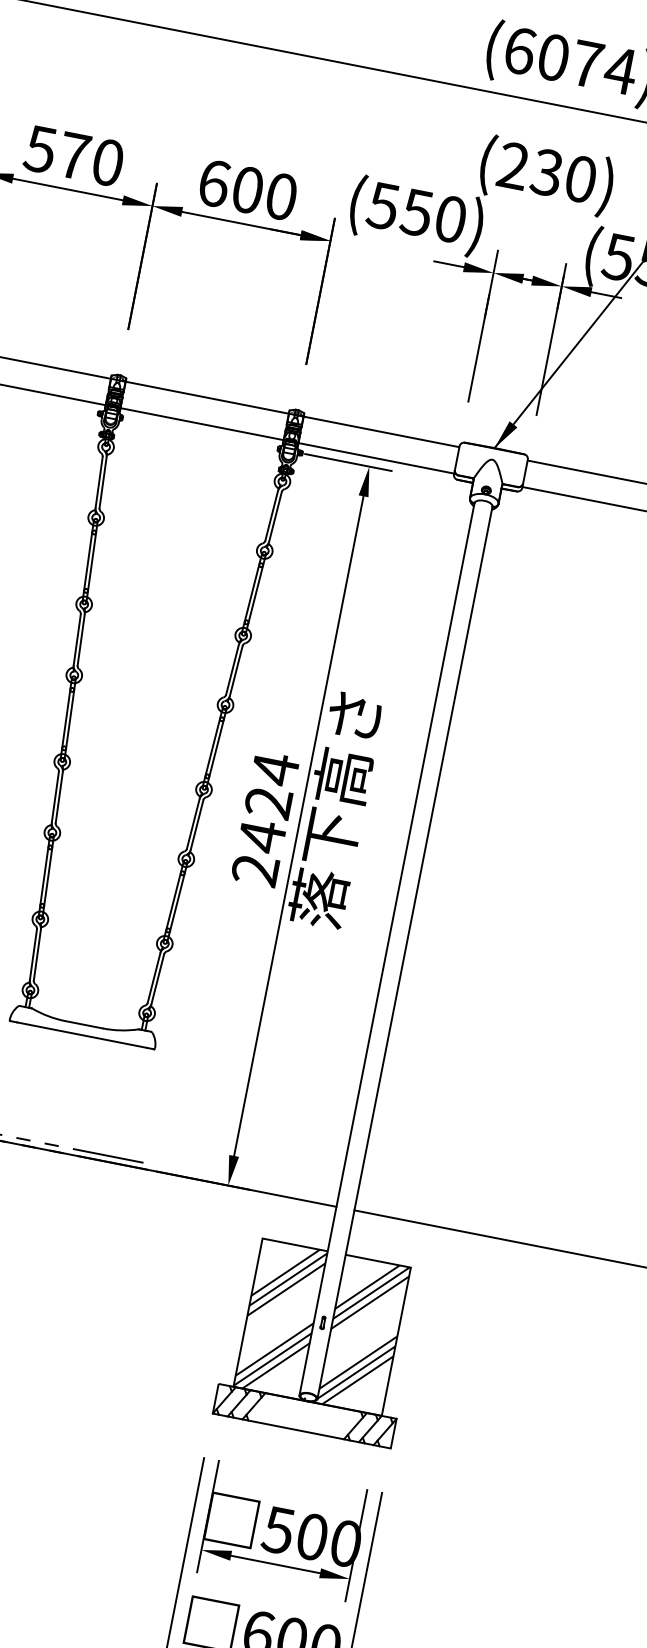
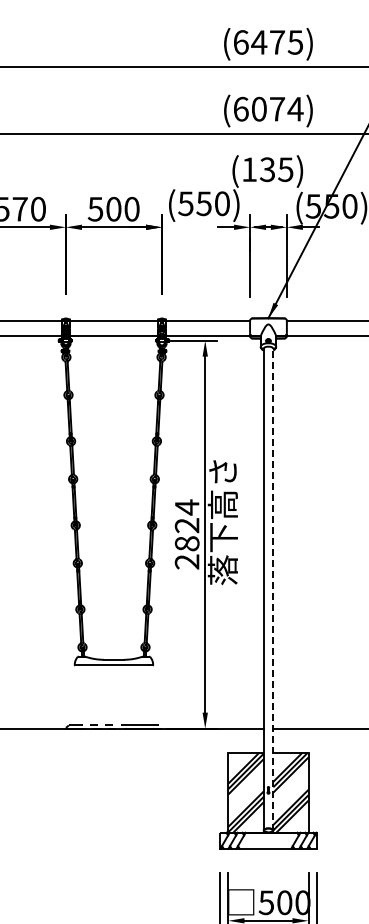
text: (546, 172) -> (267, 169), (230) -> (135)
text: (214, 181) -> (95, 208), 600 -> 500
text: (260, 835) -> (186, 543), 2424 -> 2824
line: (405, 952) -> (273, 589), solid -> dashed

